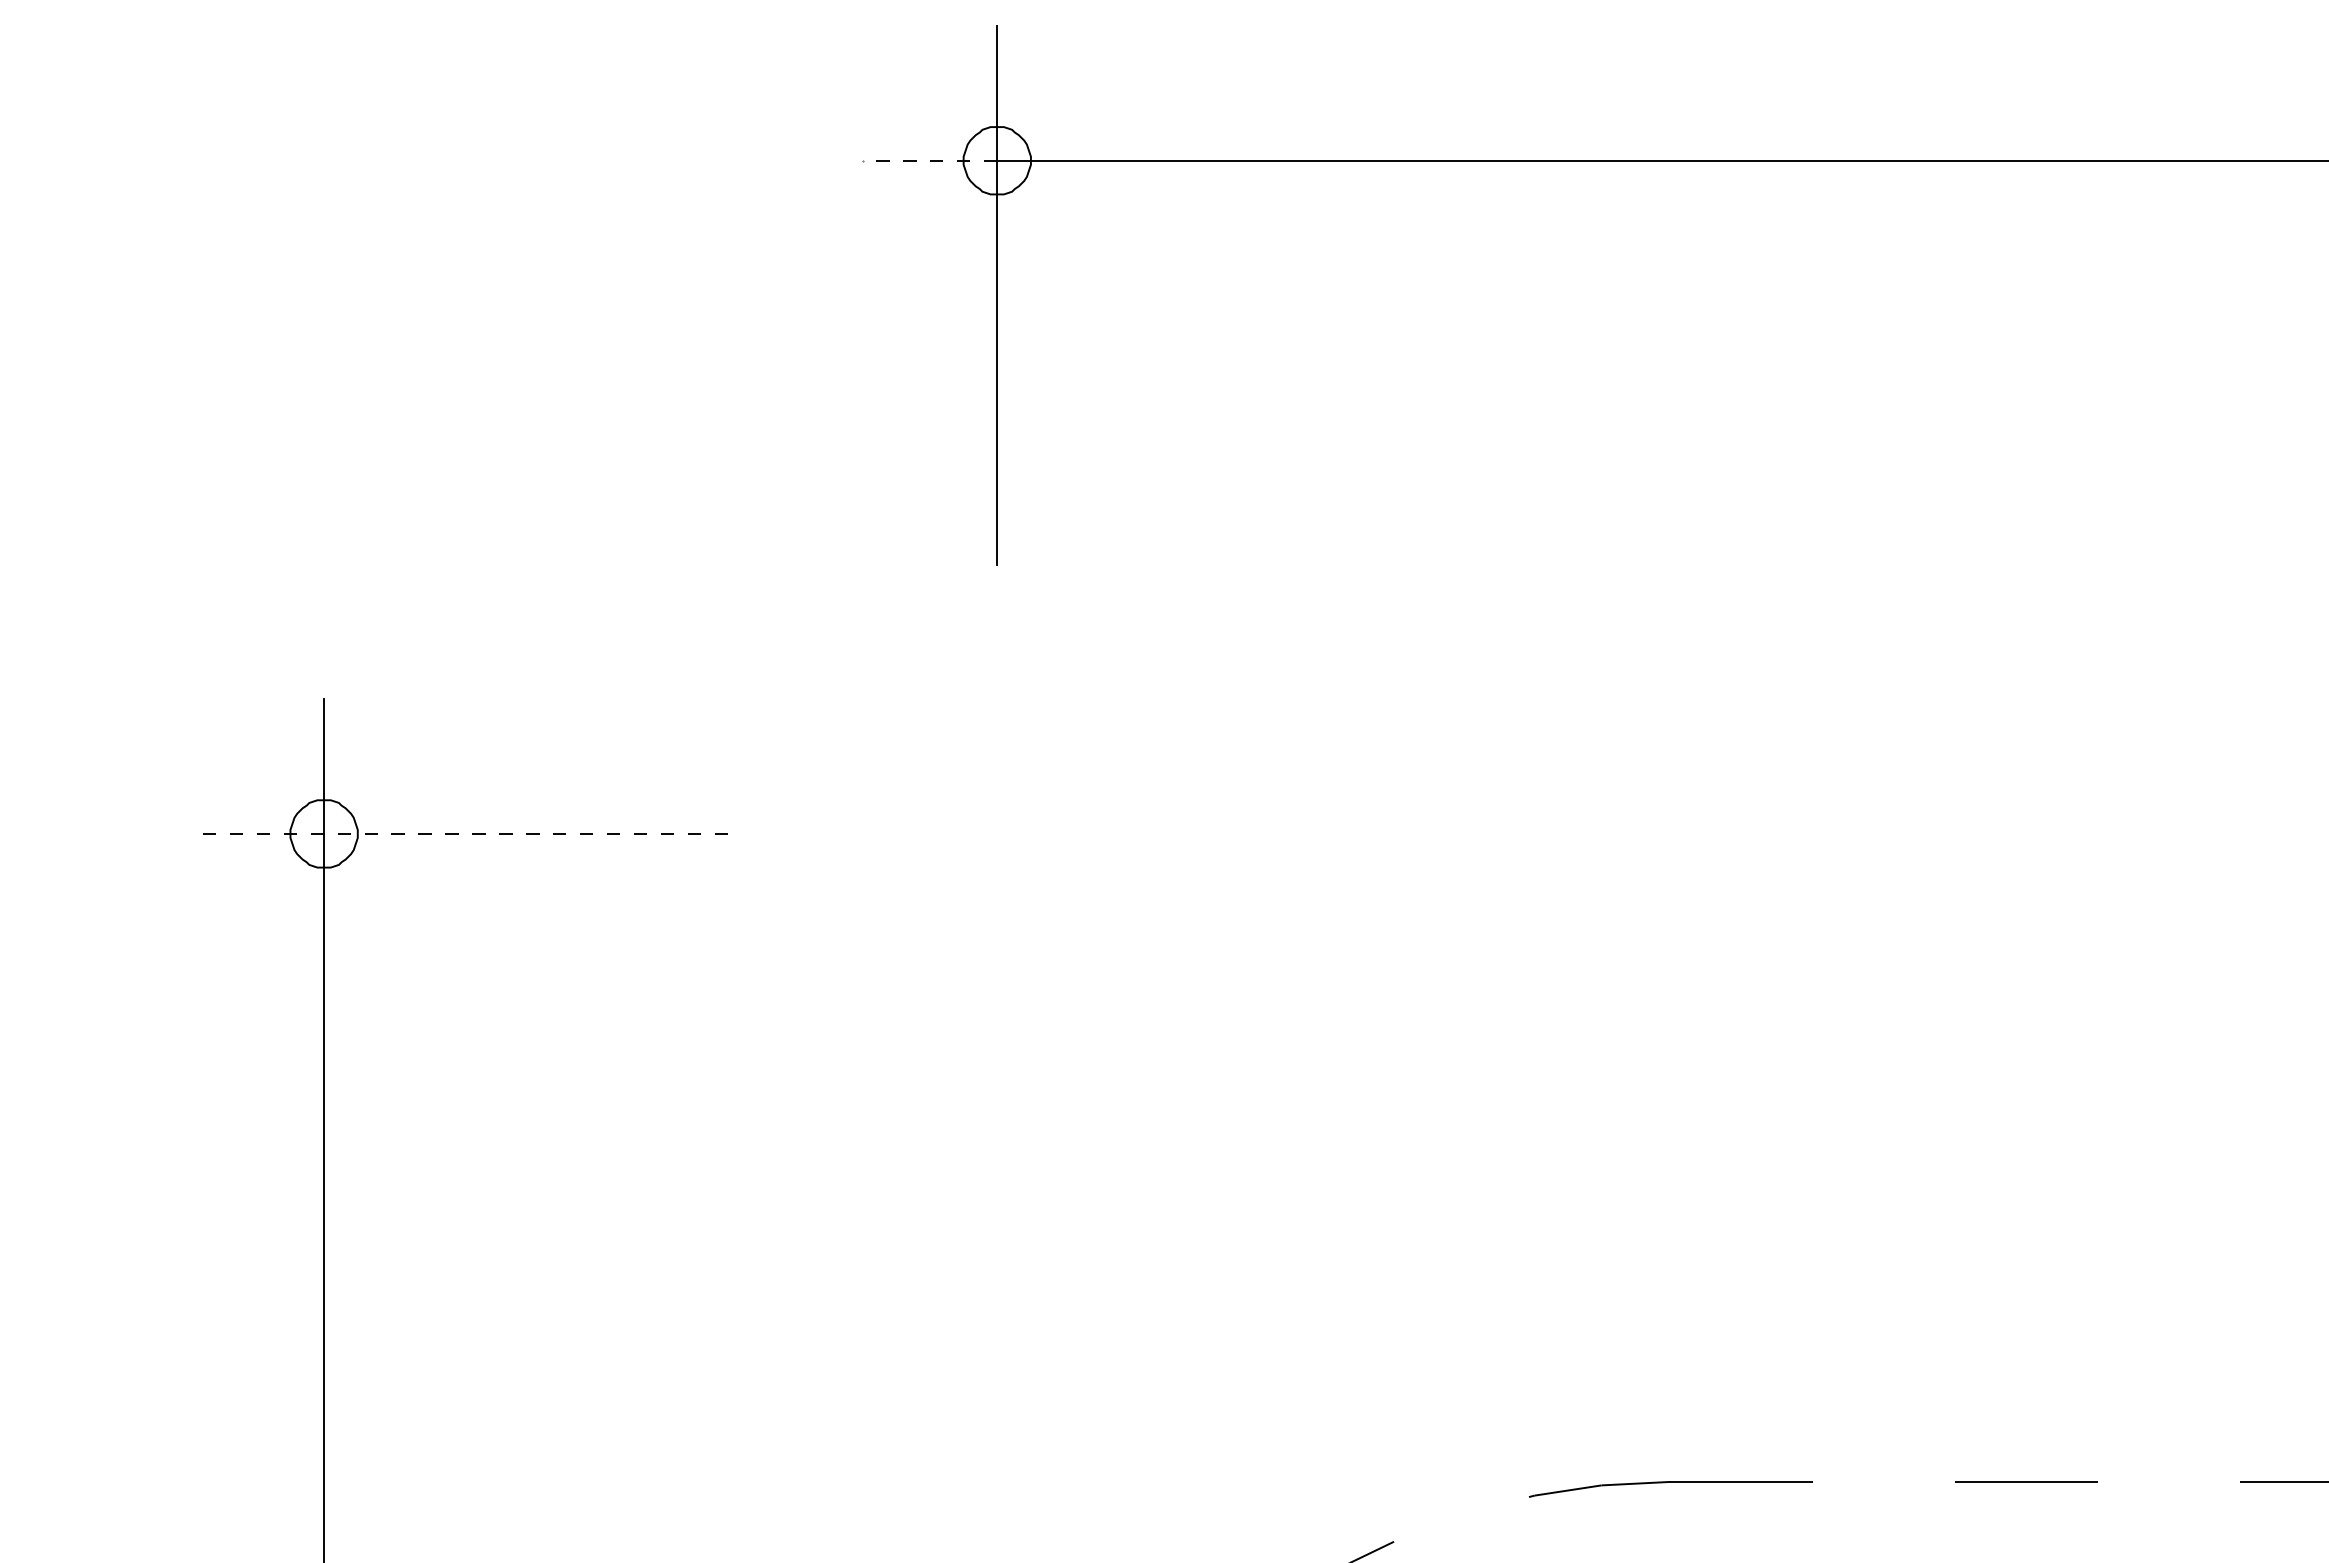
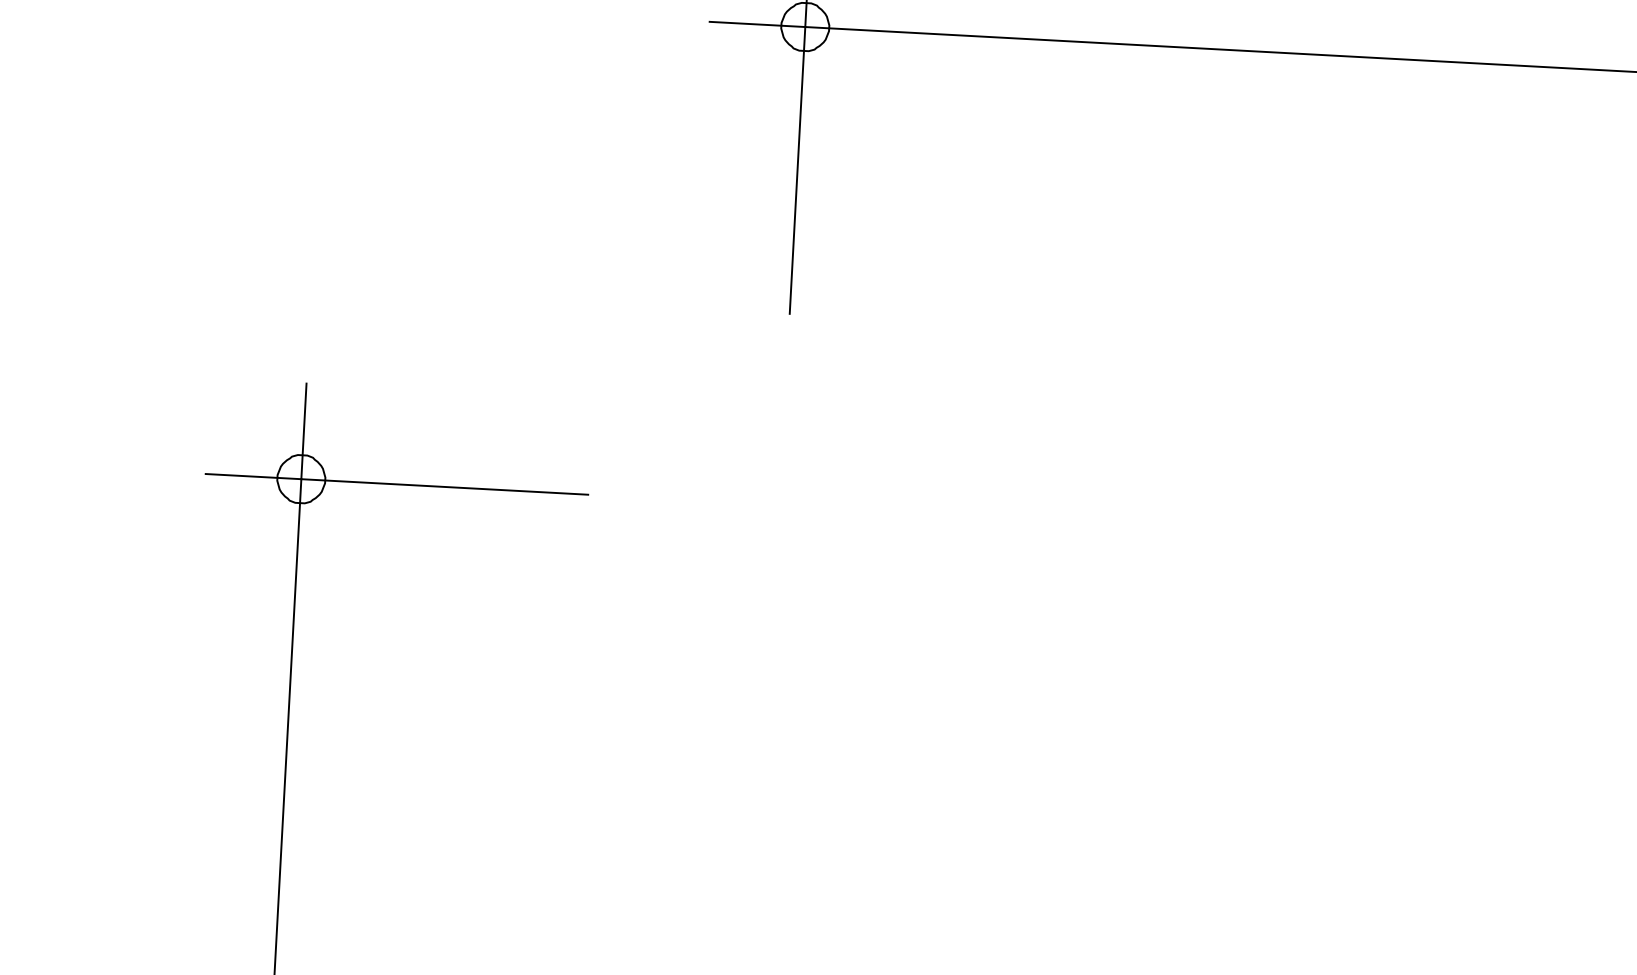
line: (929, 160) -> (757, 24), dashed -> solid
line: (458, 833) -> (396, 484), dashed -> solid

